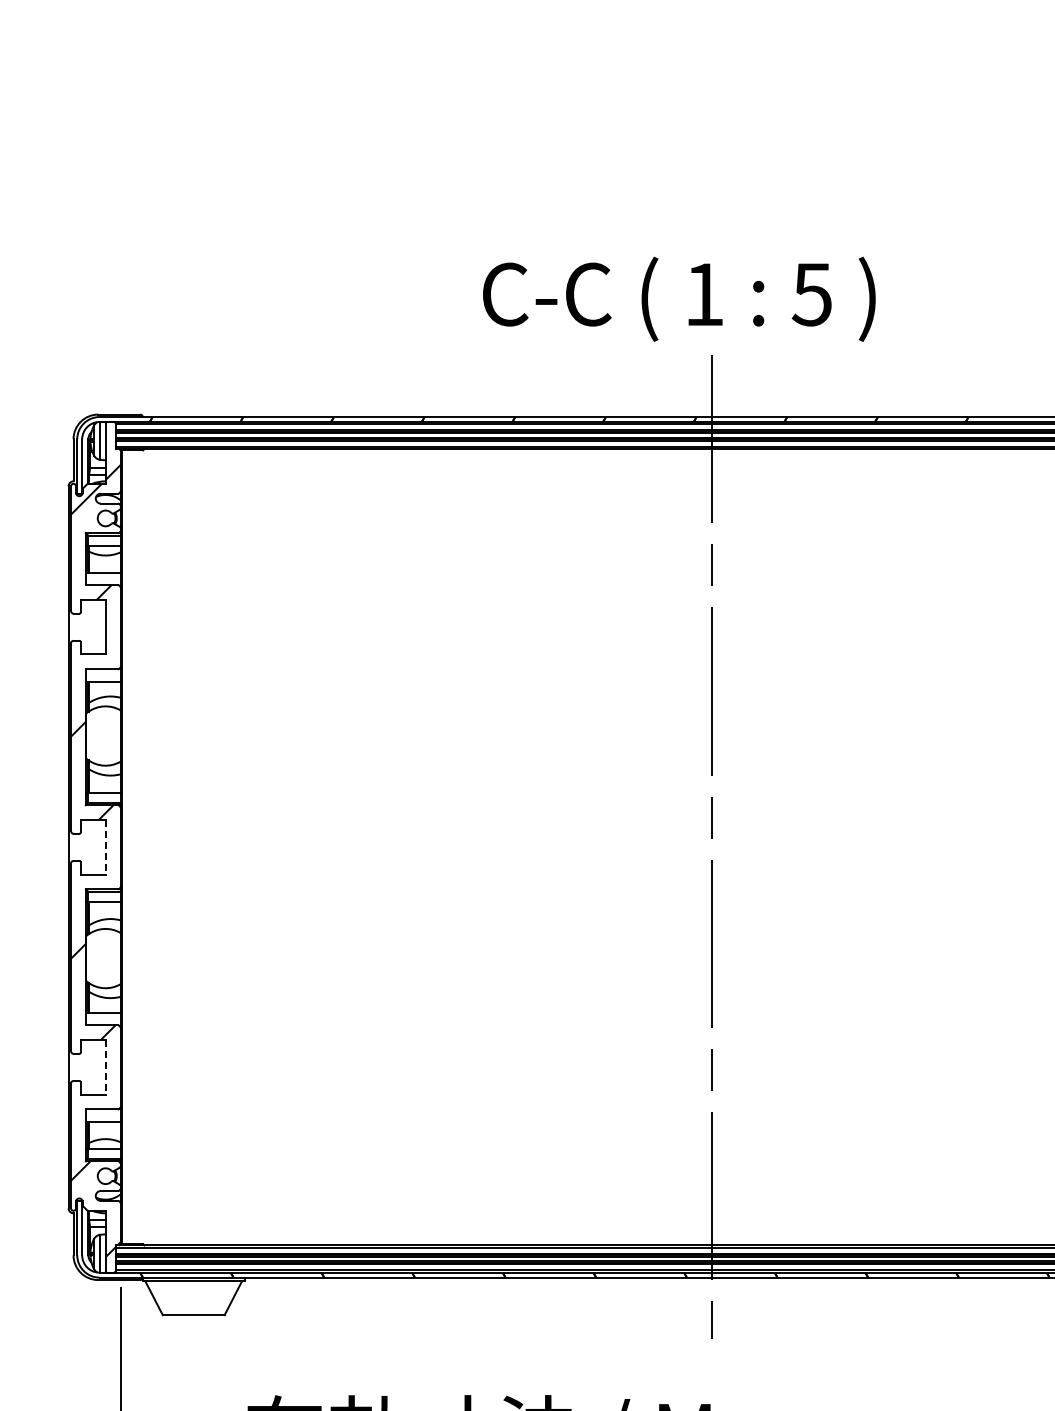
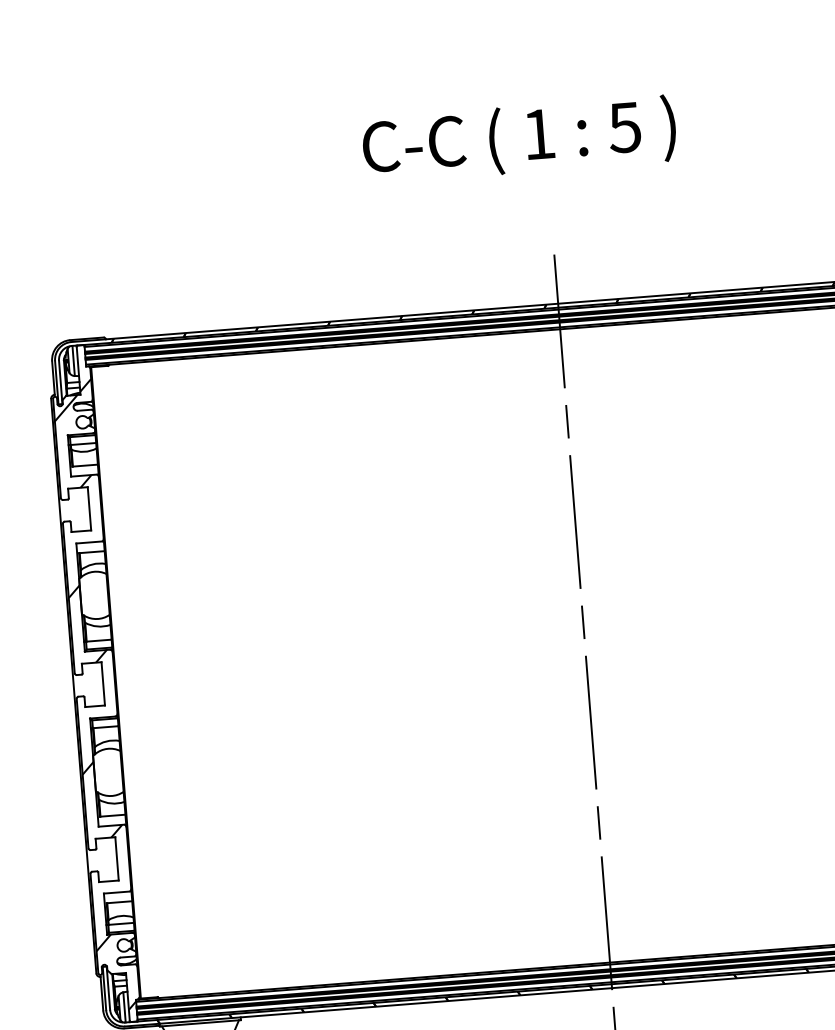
text: (679, 298) -> (519, 139), moved
line: (105, 847) -> (103, 684), dashed -> solid
line: (105, 1067) -> (116, 858), dashed -> solid

